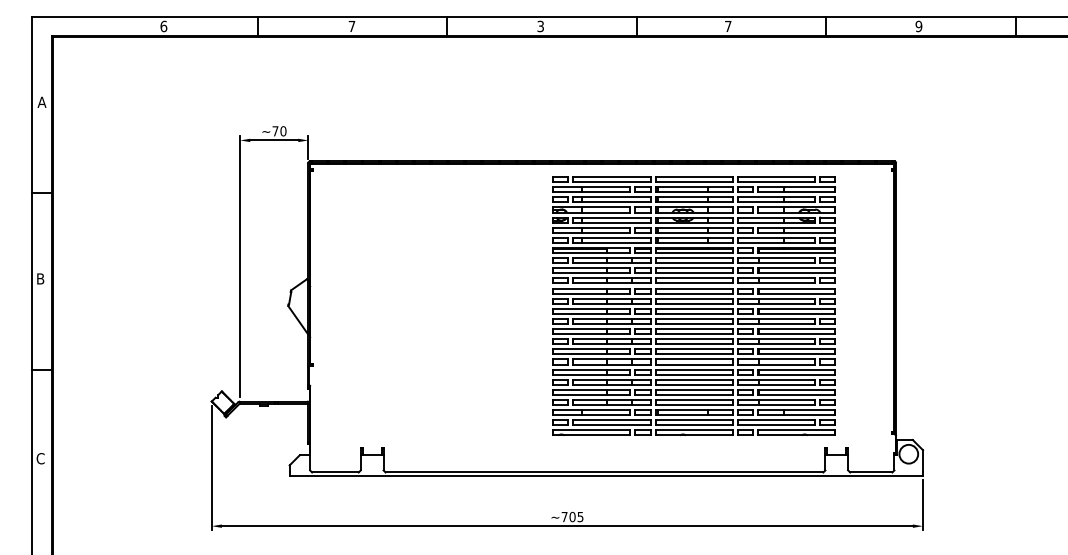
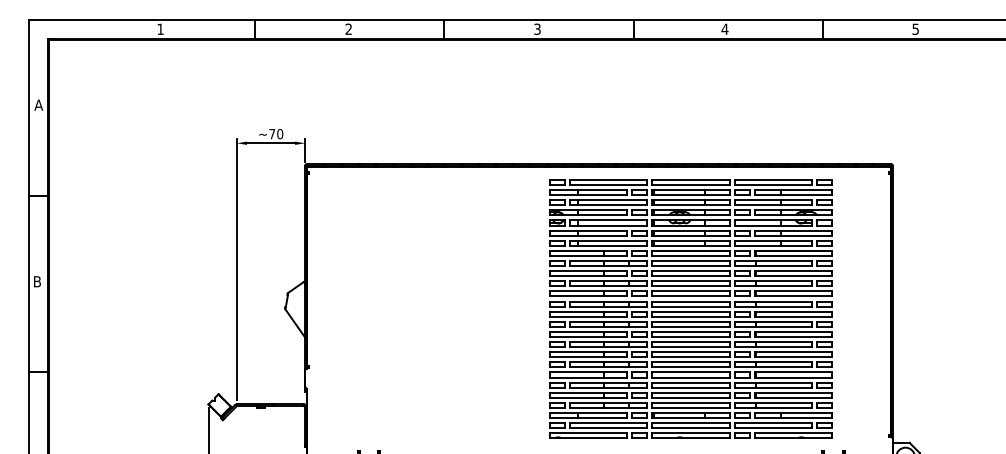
text: (351, 25) -> (348, 28), 7 -> 2
text: (918, 25) -> (915, 28), 9 -> 5
text: (163, 26) -> (160, 29), 6 -> 1
text: (727, 26) -> (724, 29), 7 -> 4

